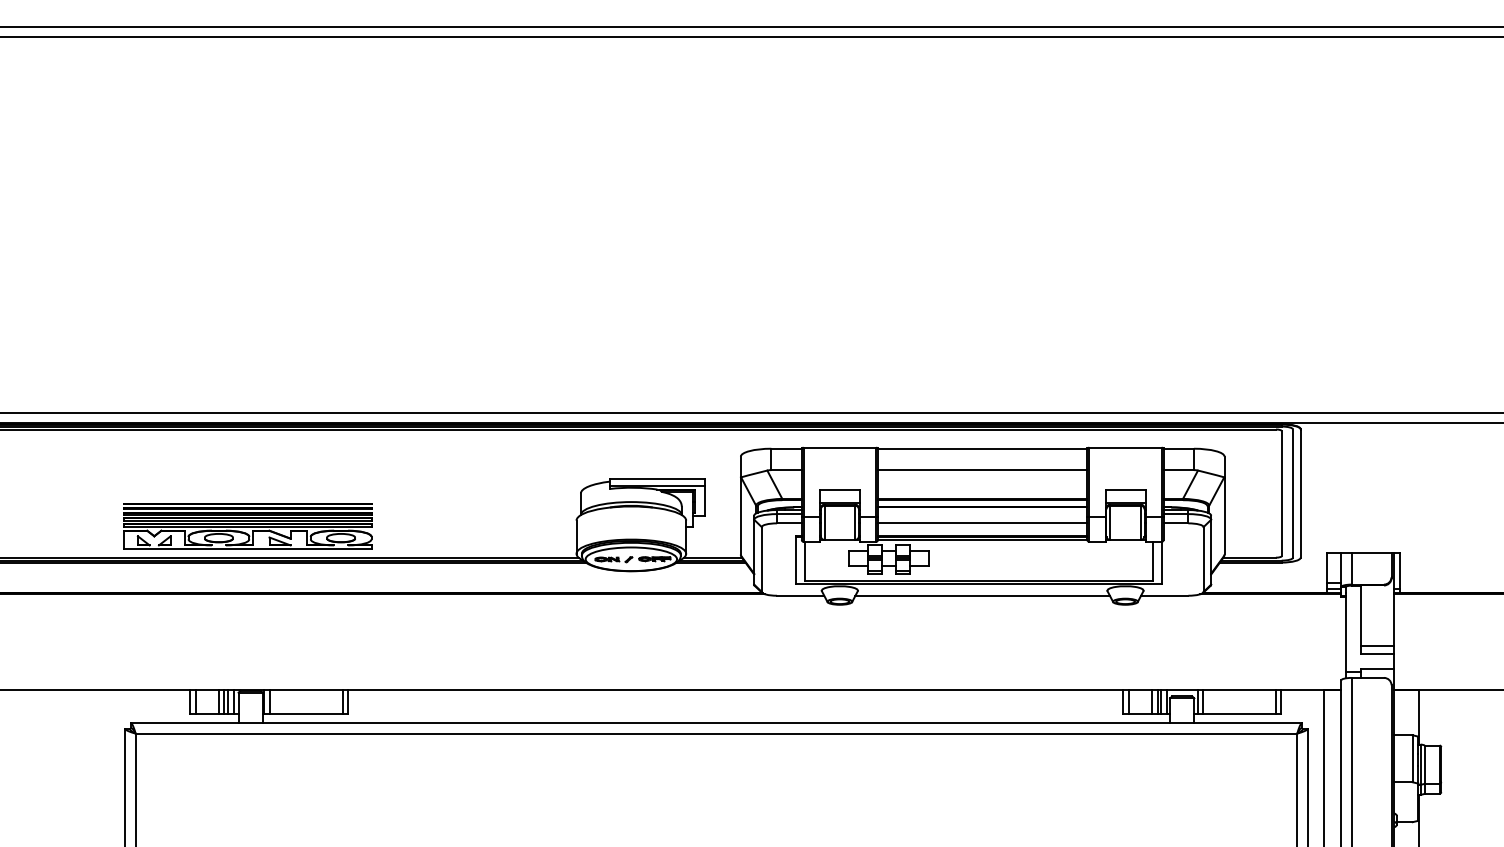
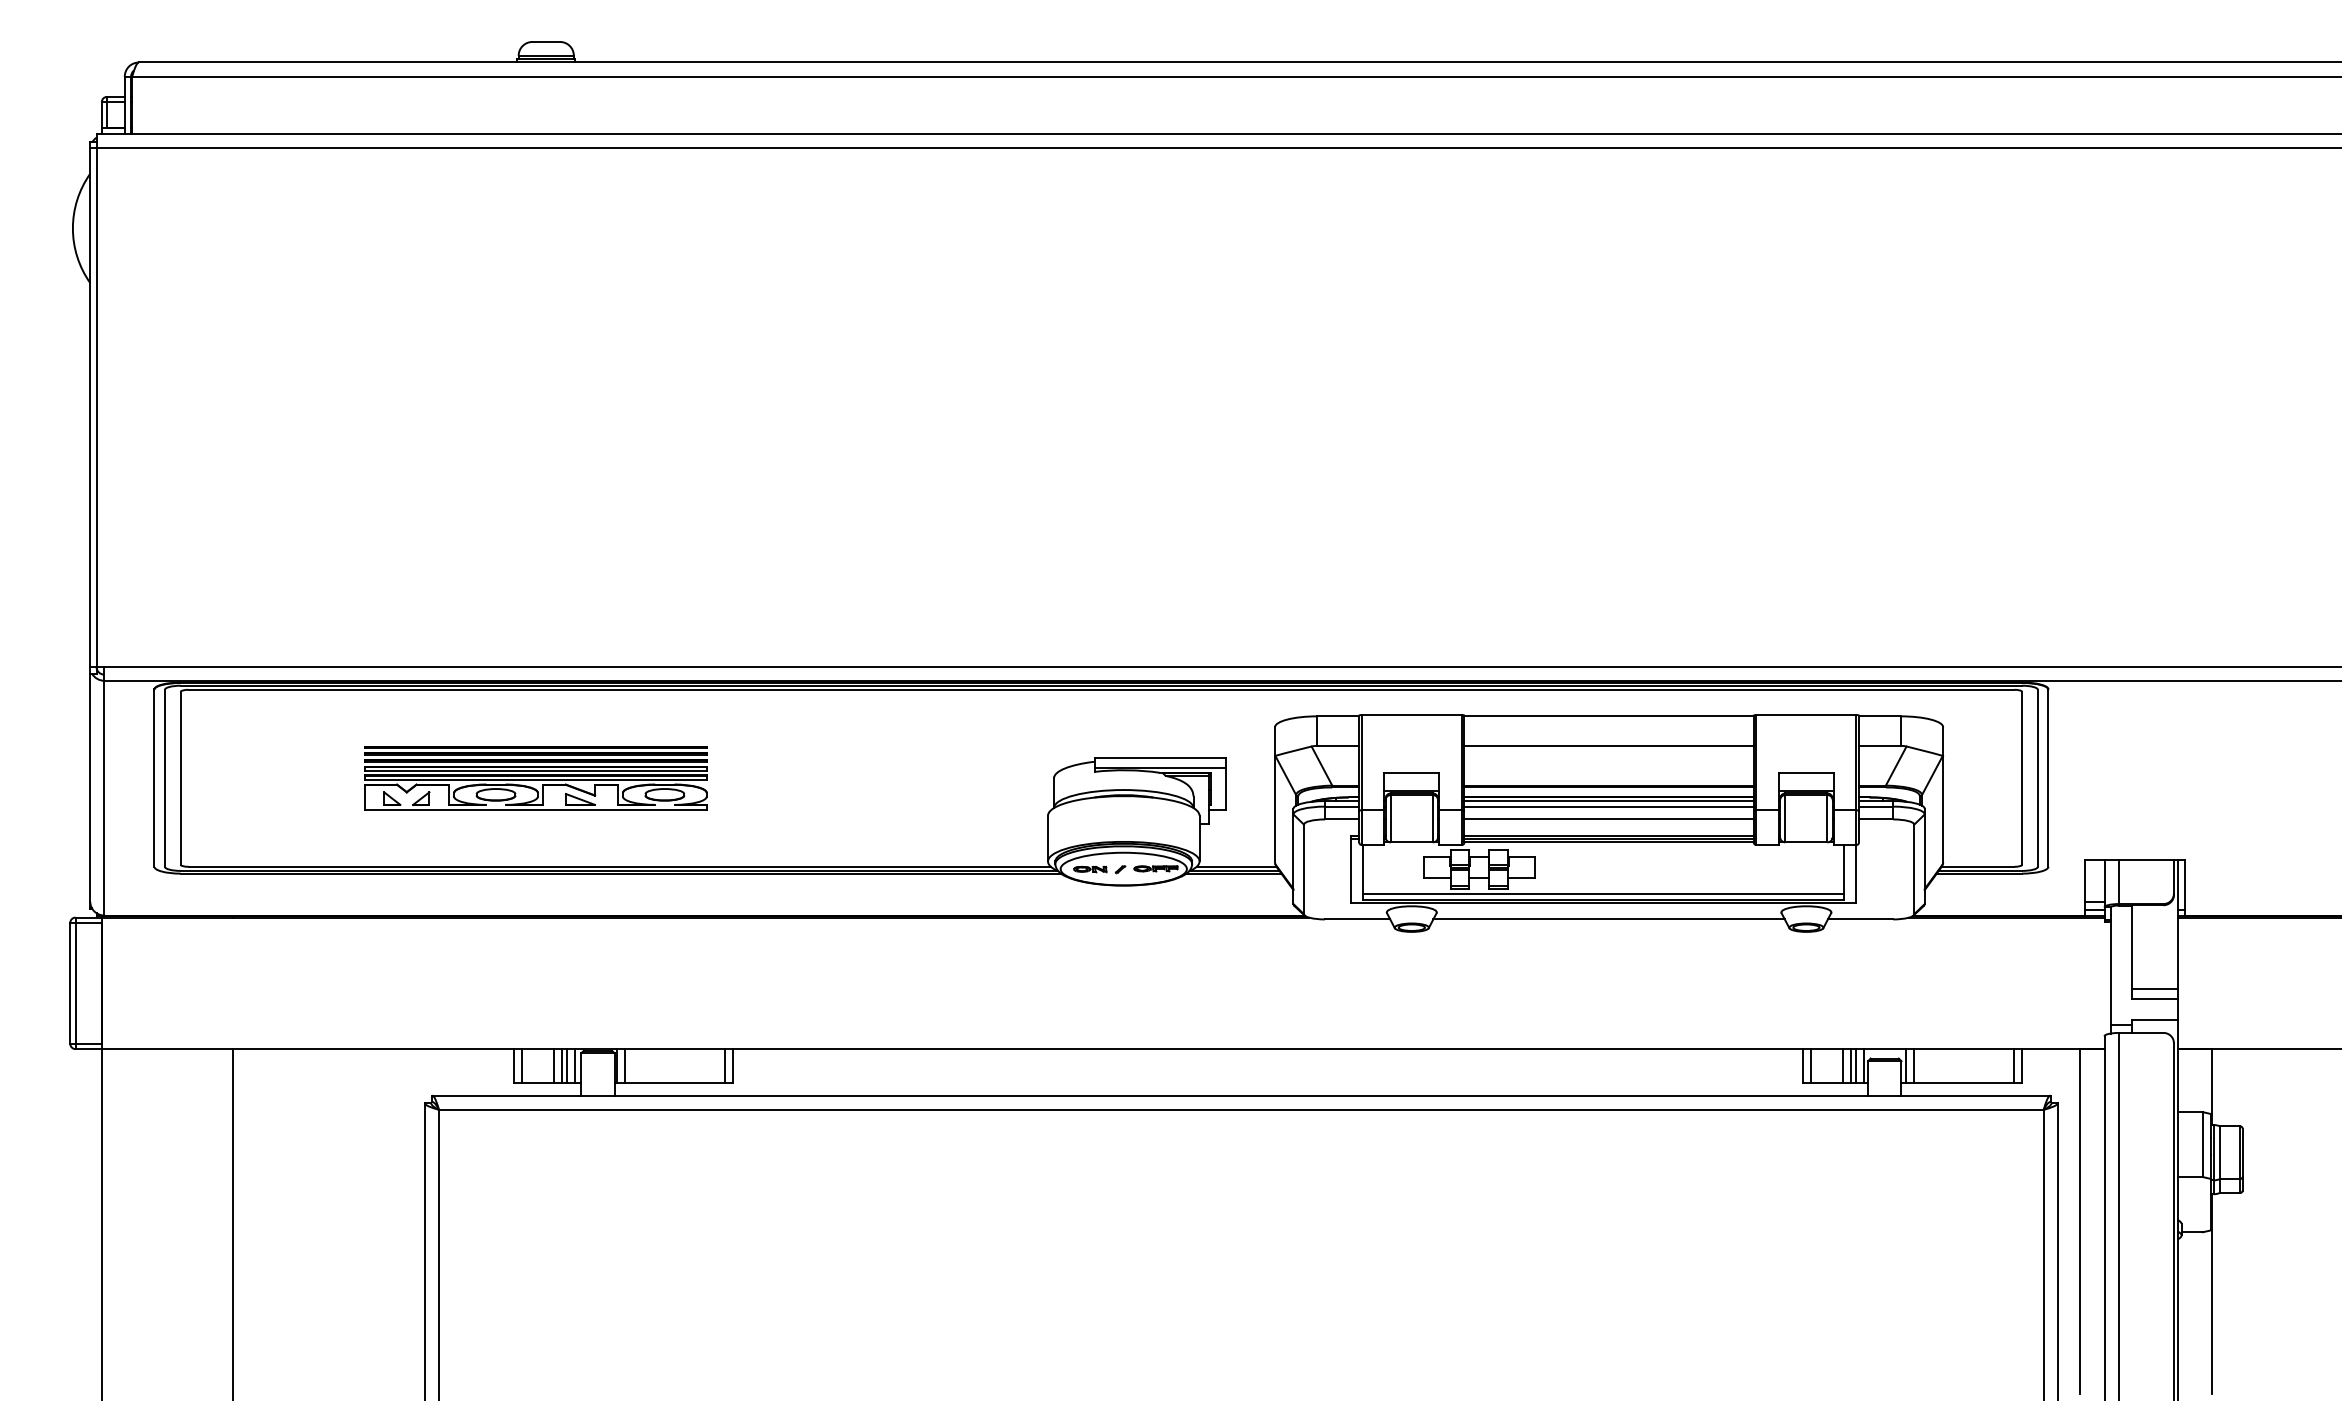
line: (982, 510) -> (1608, 801), added
line: (982, 513) -> (1608, 806), added
part: (247, 526) -> (535, 778), moved
line: (978, 577) -> (1603, 894), added

